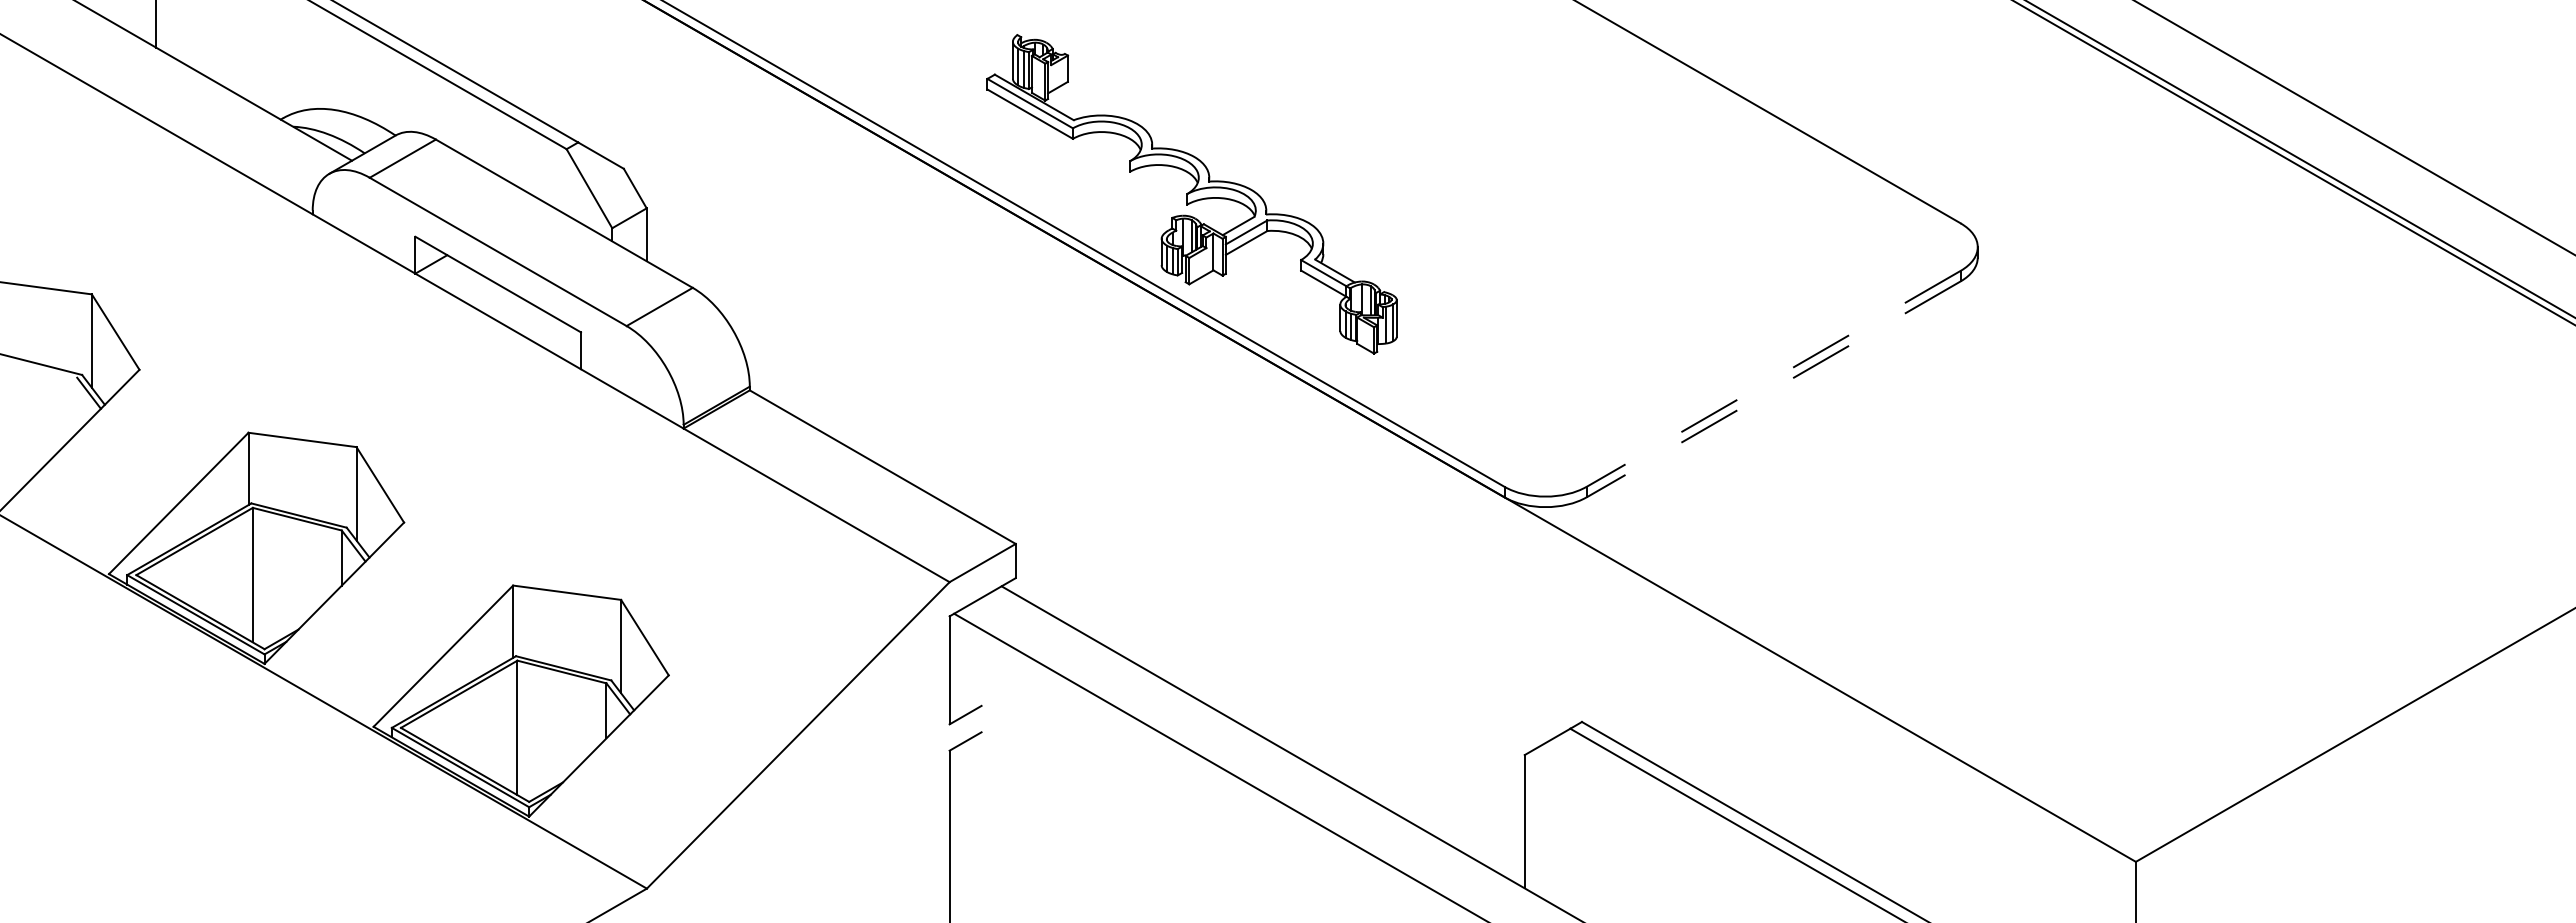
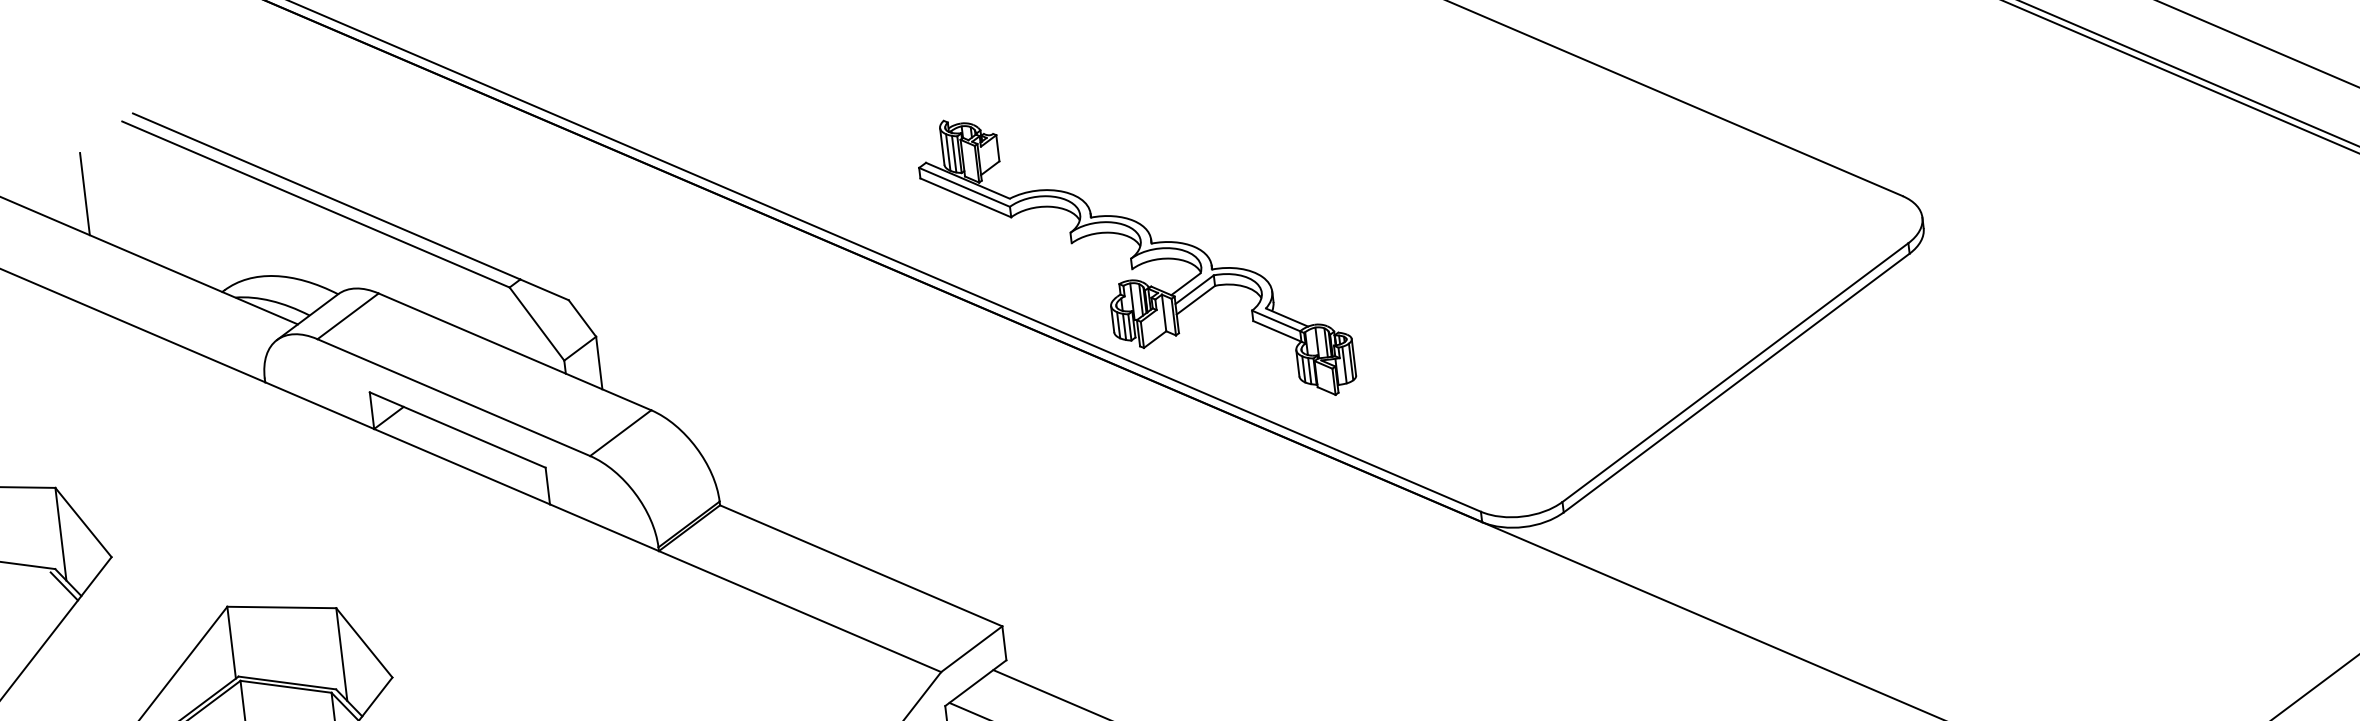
line: (1773, 378) -> (1735, 372), dashed -> solid
line: (1773, 389) -> (1736, 383), dashed -> solid

